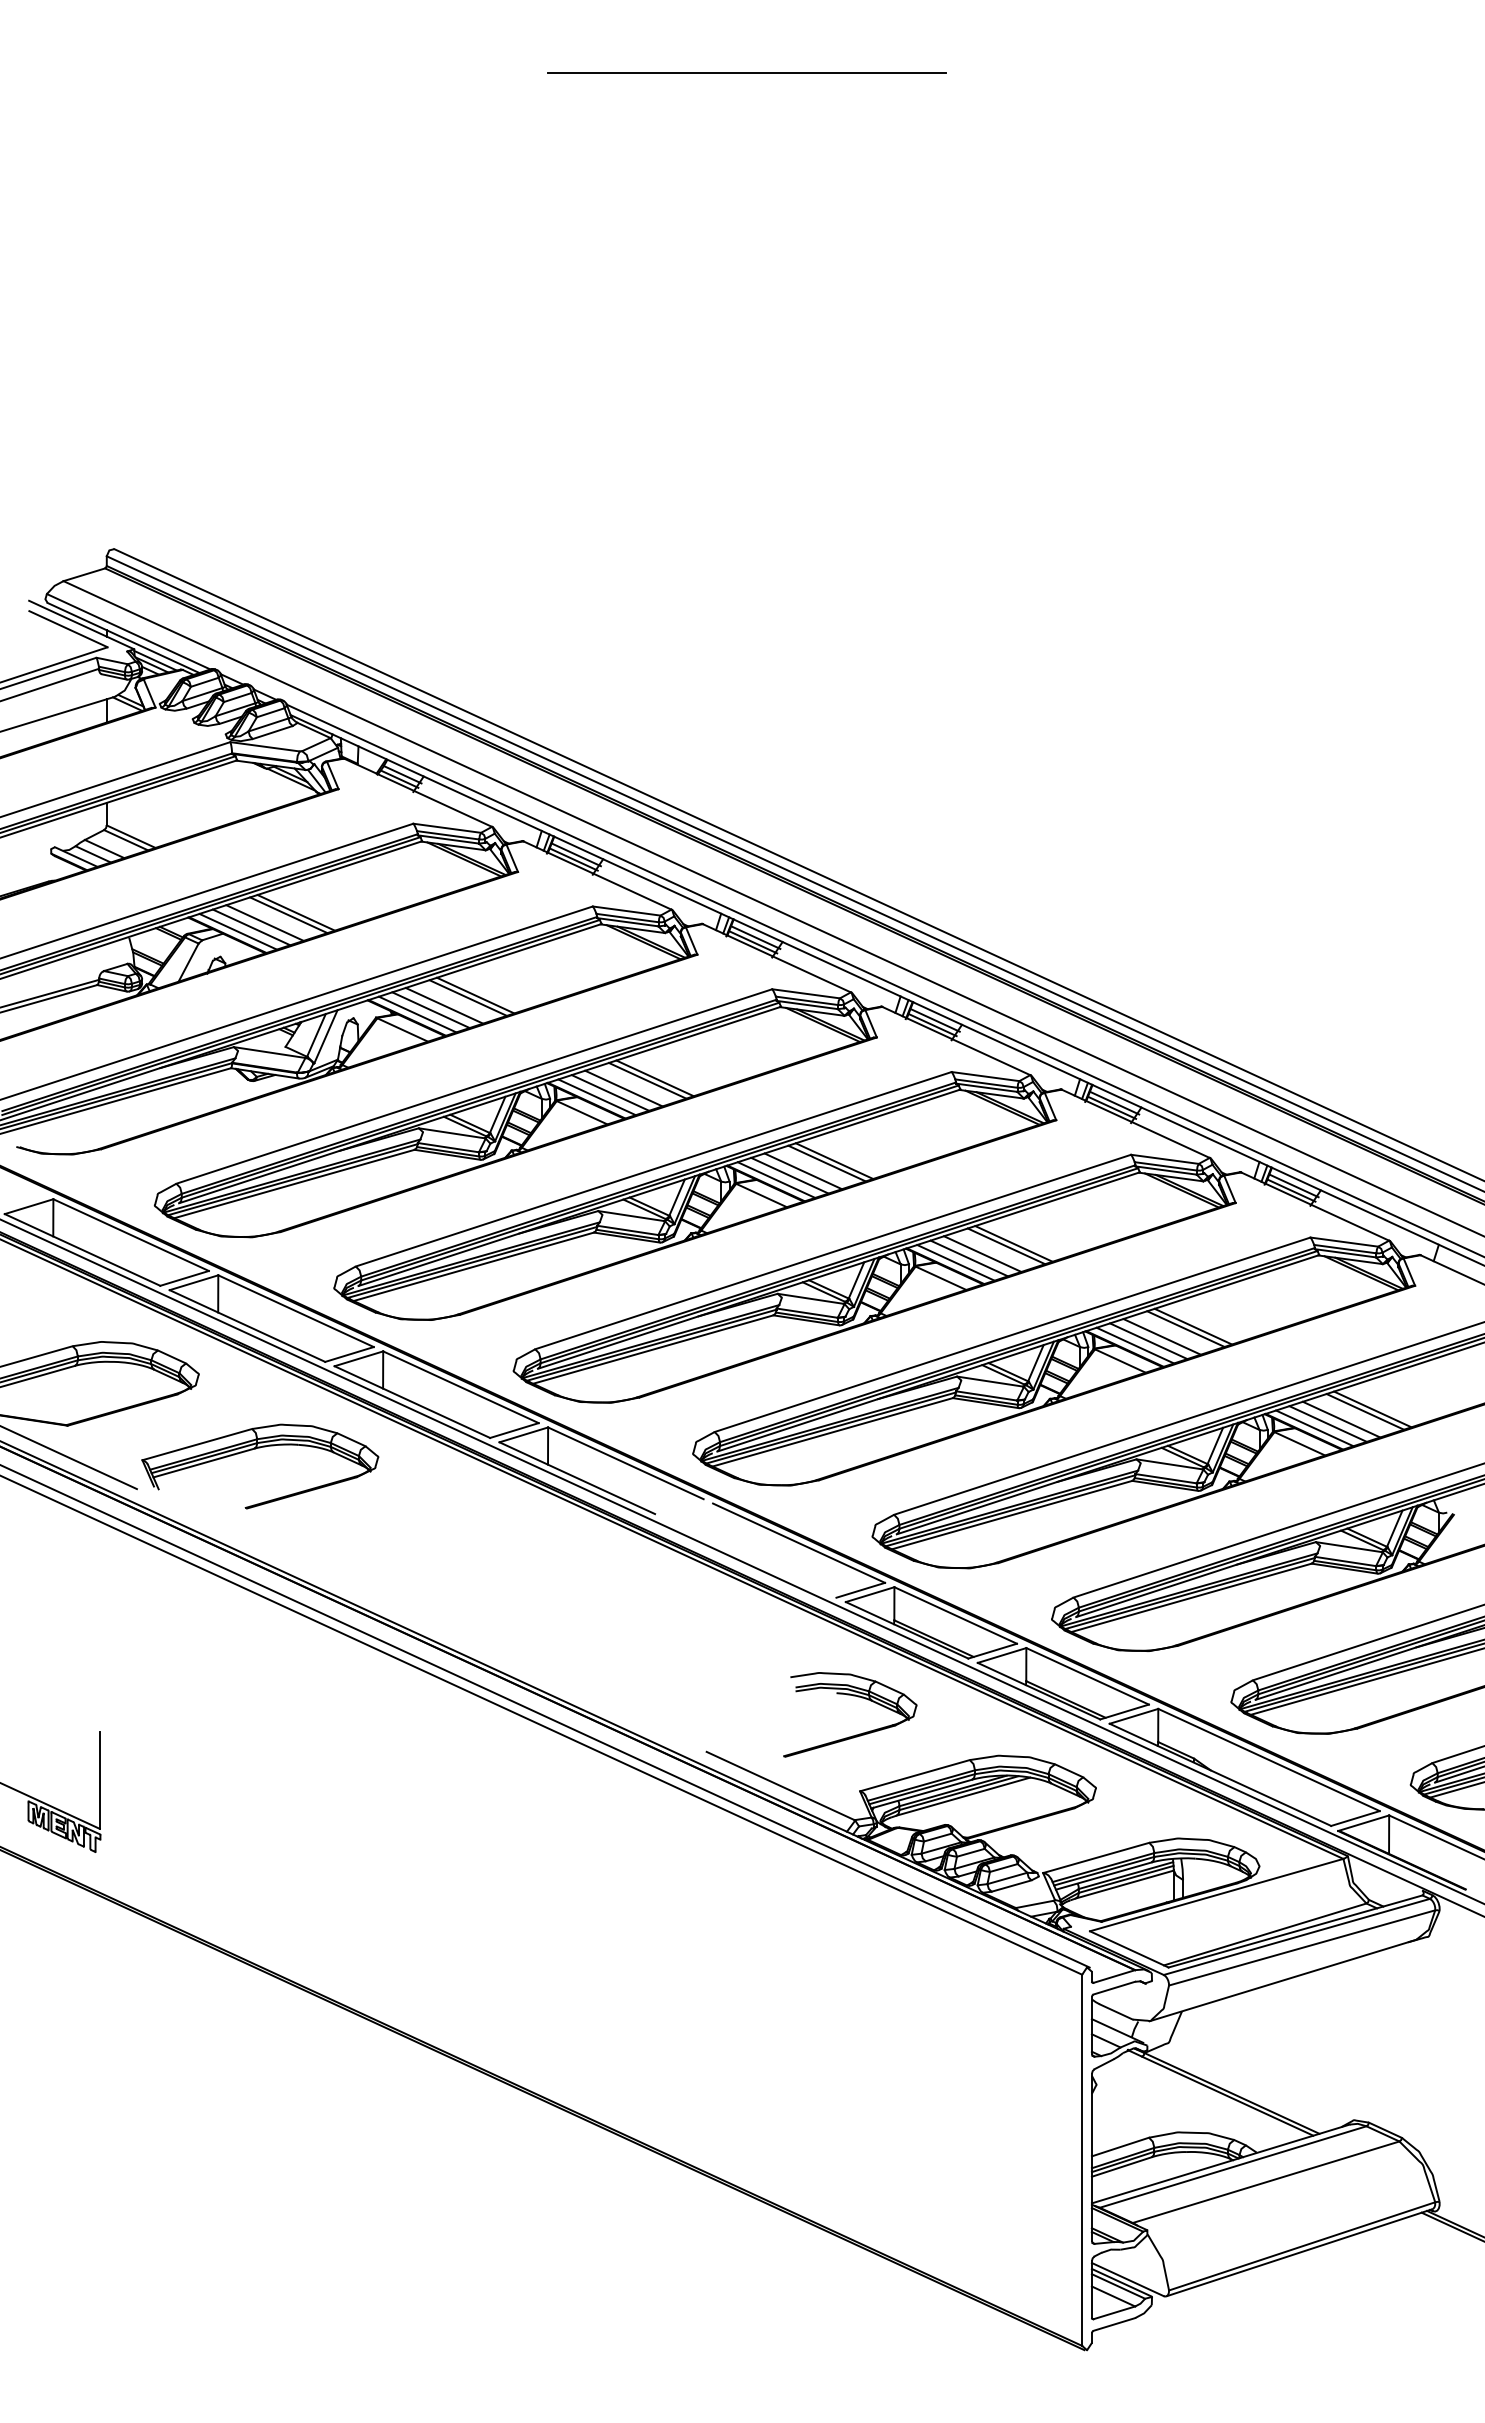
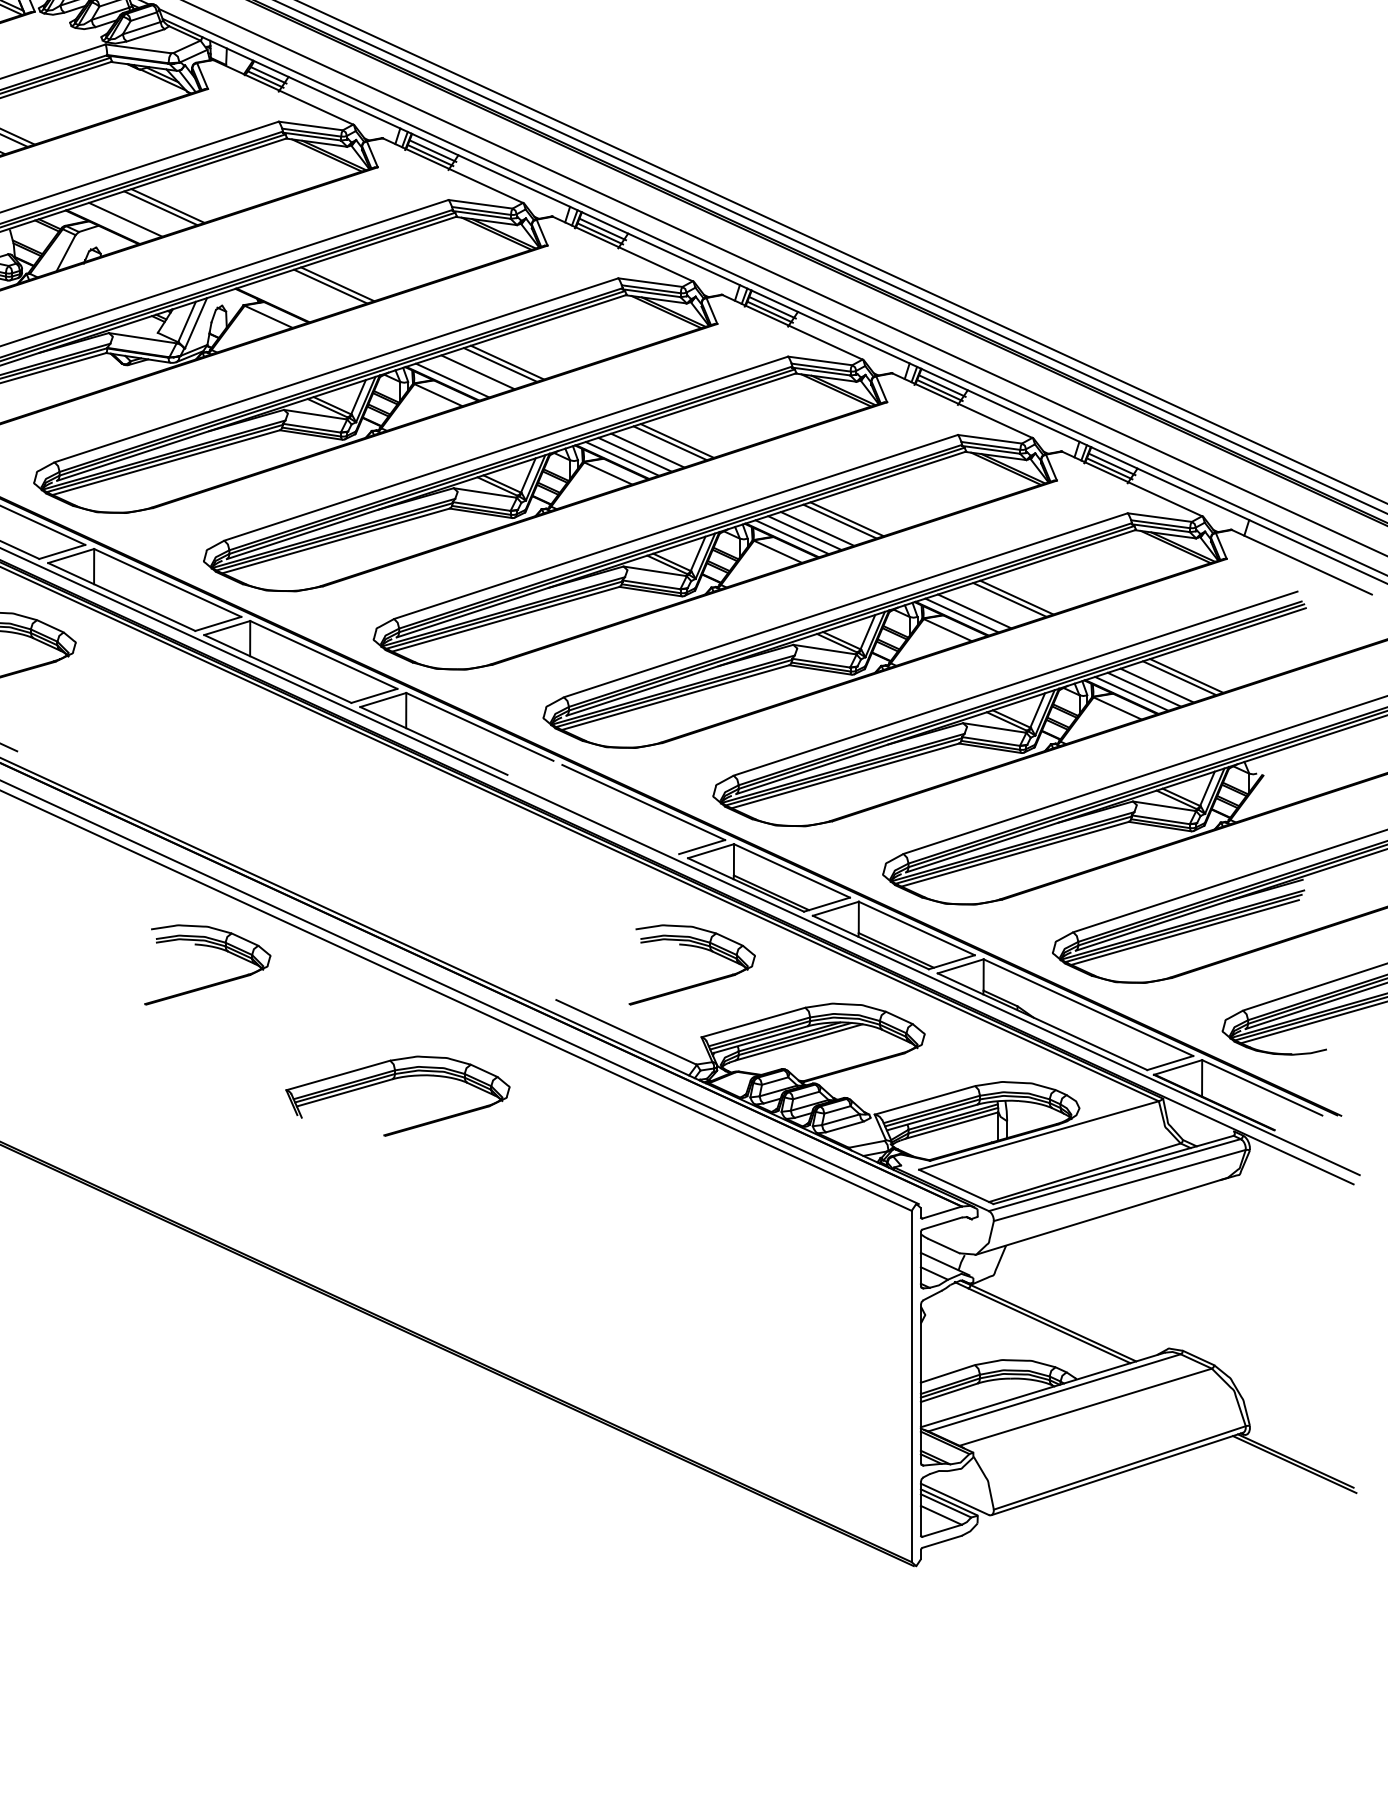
line: (264, 922) -> (137, 215), removed
line: (237, 931) -> (112, 223), removed
line: (444, 1005) -> (308, 293), removed
line: (430, 1010) -> (294, 298), removed
line: (417, 1014) -> (282, 302), removed
line: (610, 1092) -> (465, 376), removed
line: (1161, 1336) -> (986, 606), removed
part: (255, 1449) -> (393, 1080), moved
part: (341, 1696) -> (210, 947), added

